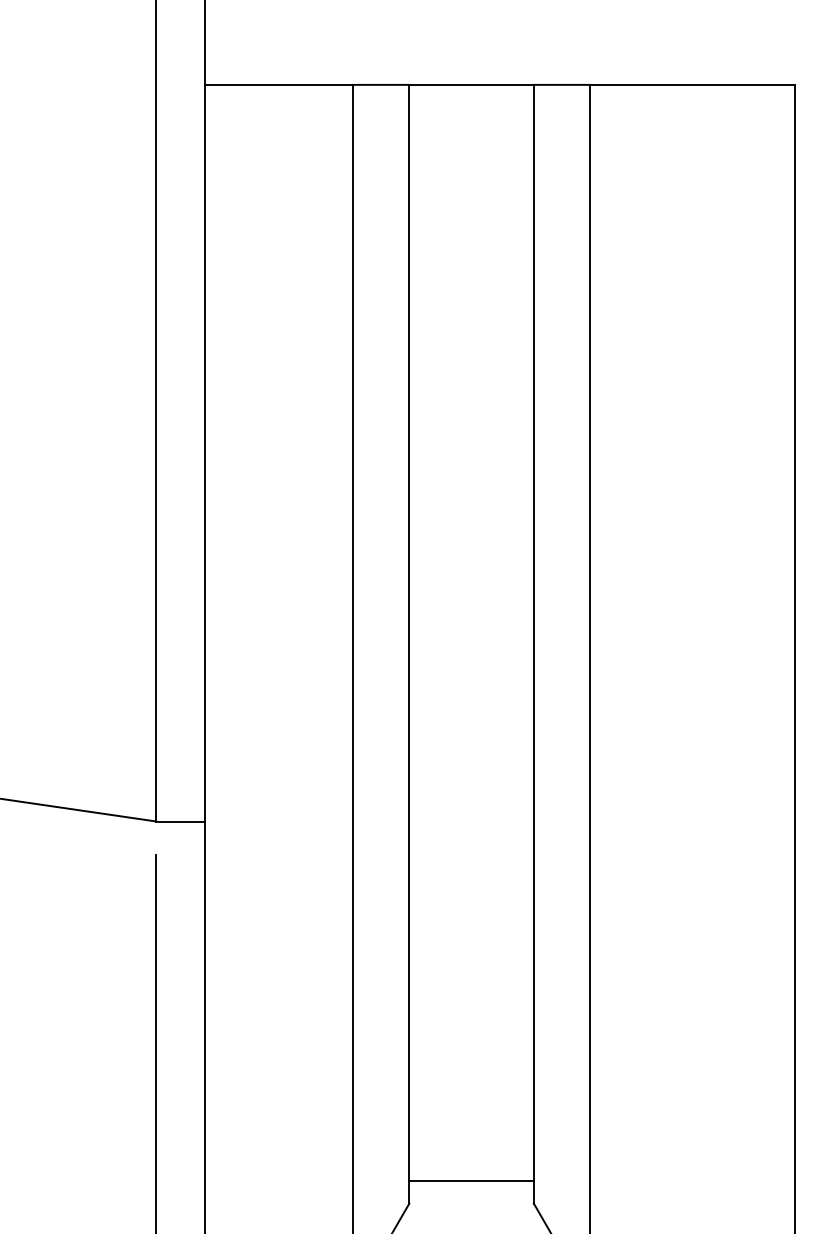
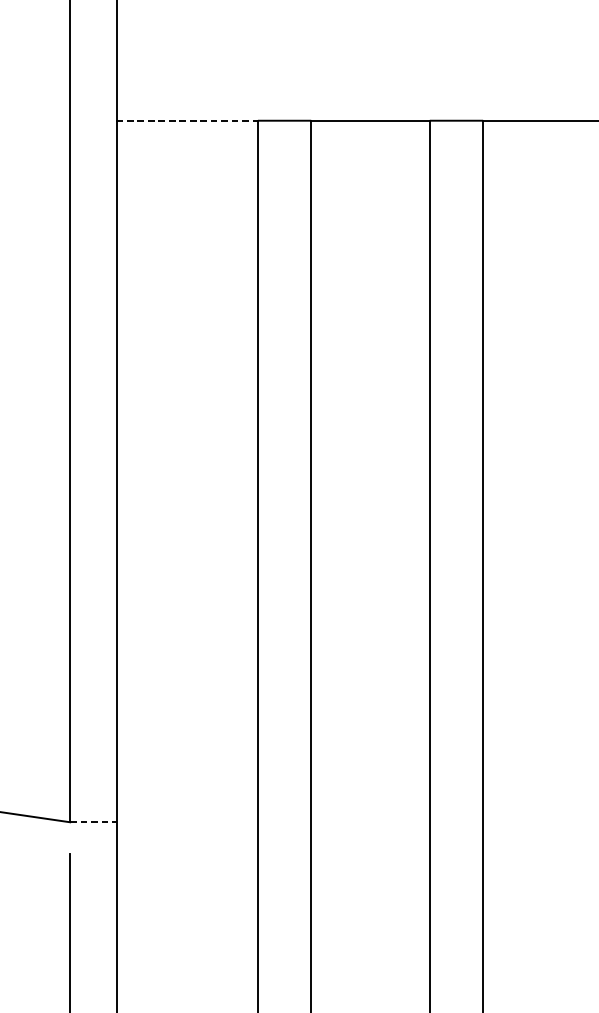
line: (279, 84) -> (187, 120), solid -> dashed
line: (181, 821) -> (94, 822), solid -> dashed

